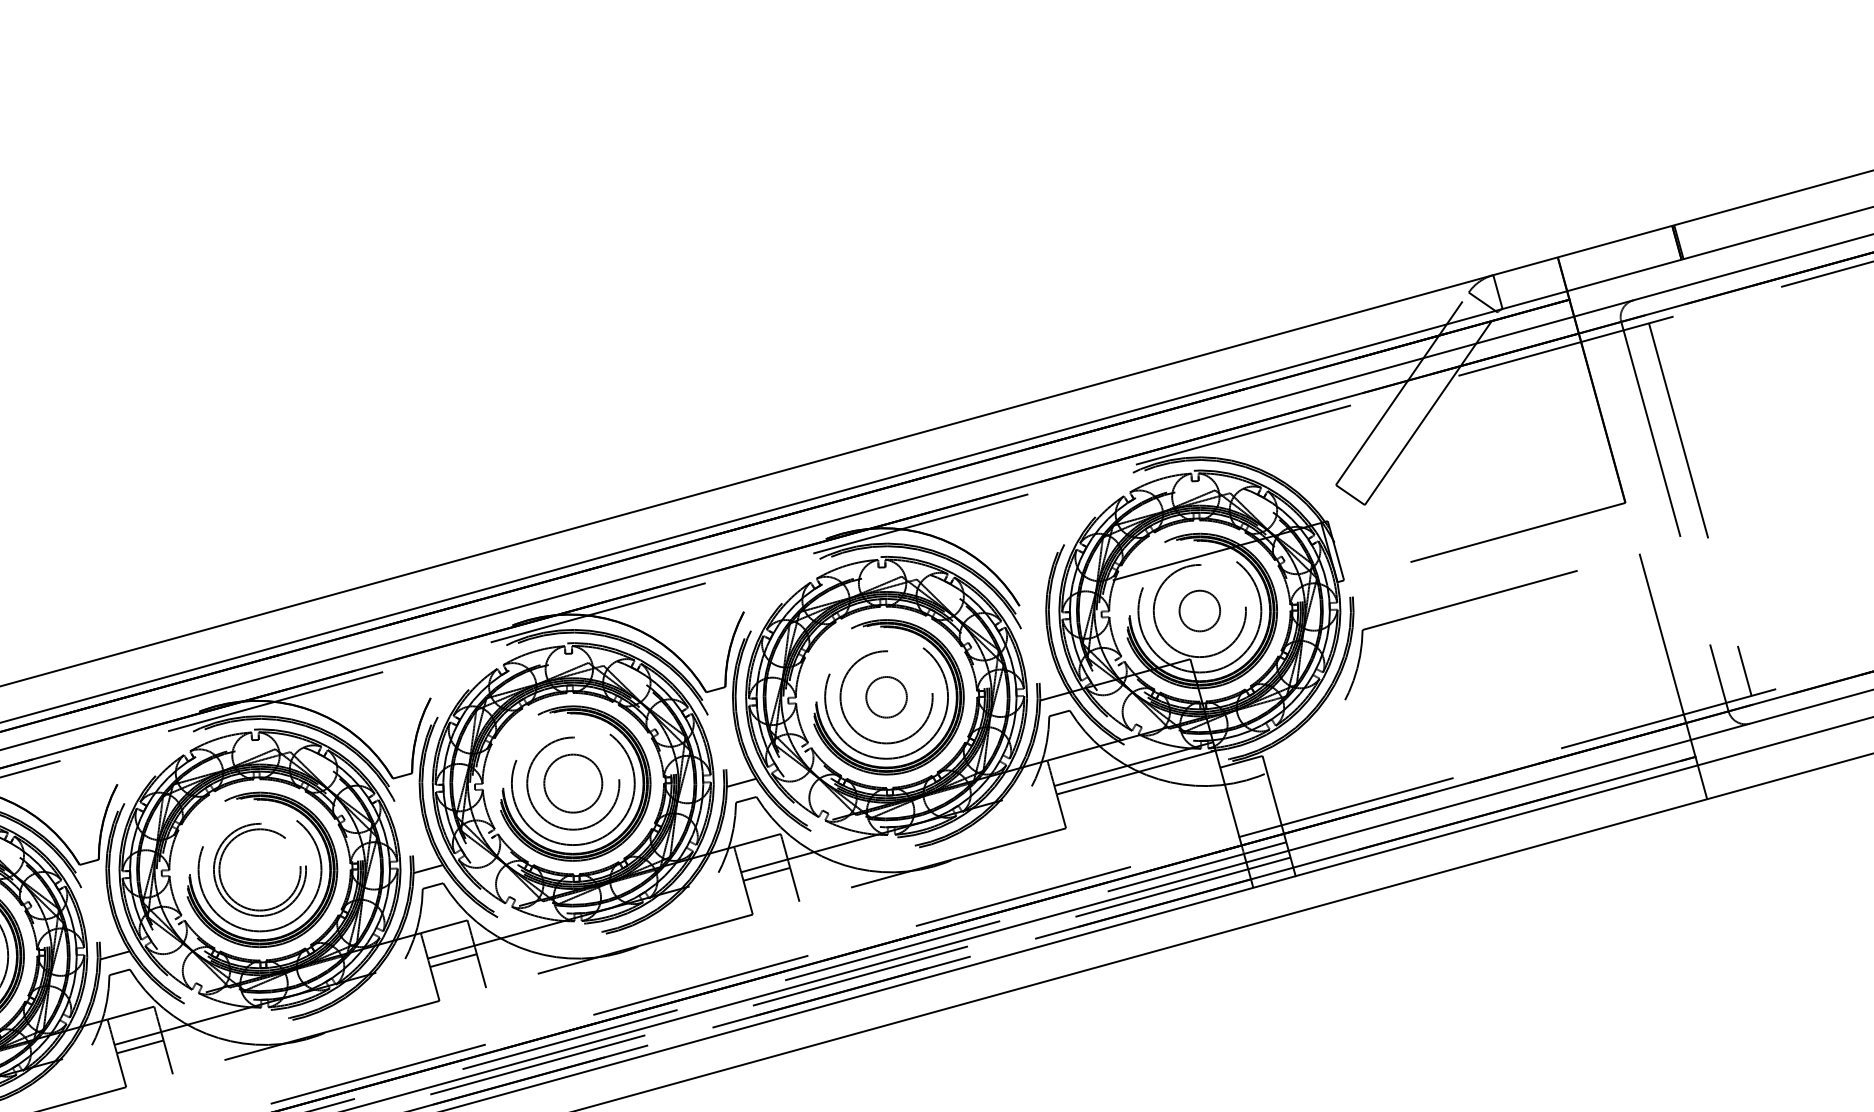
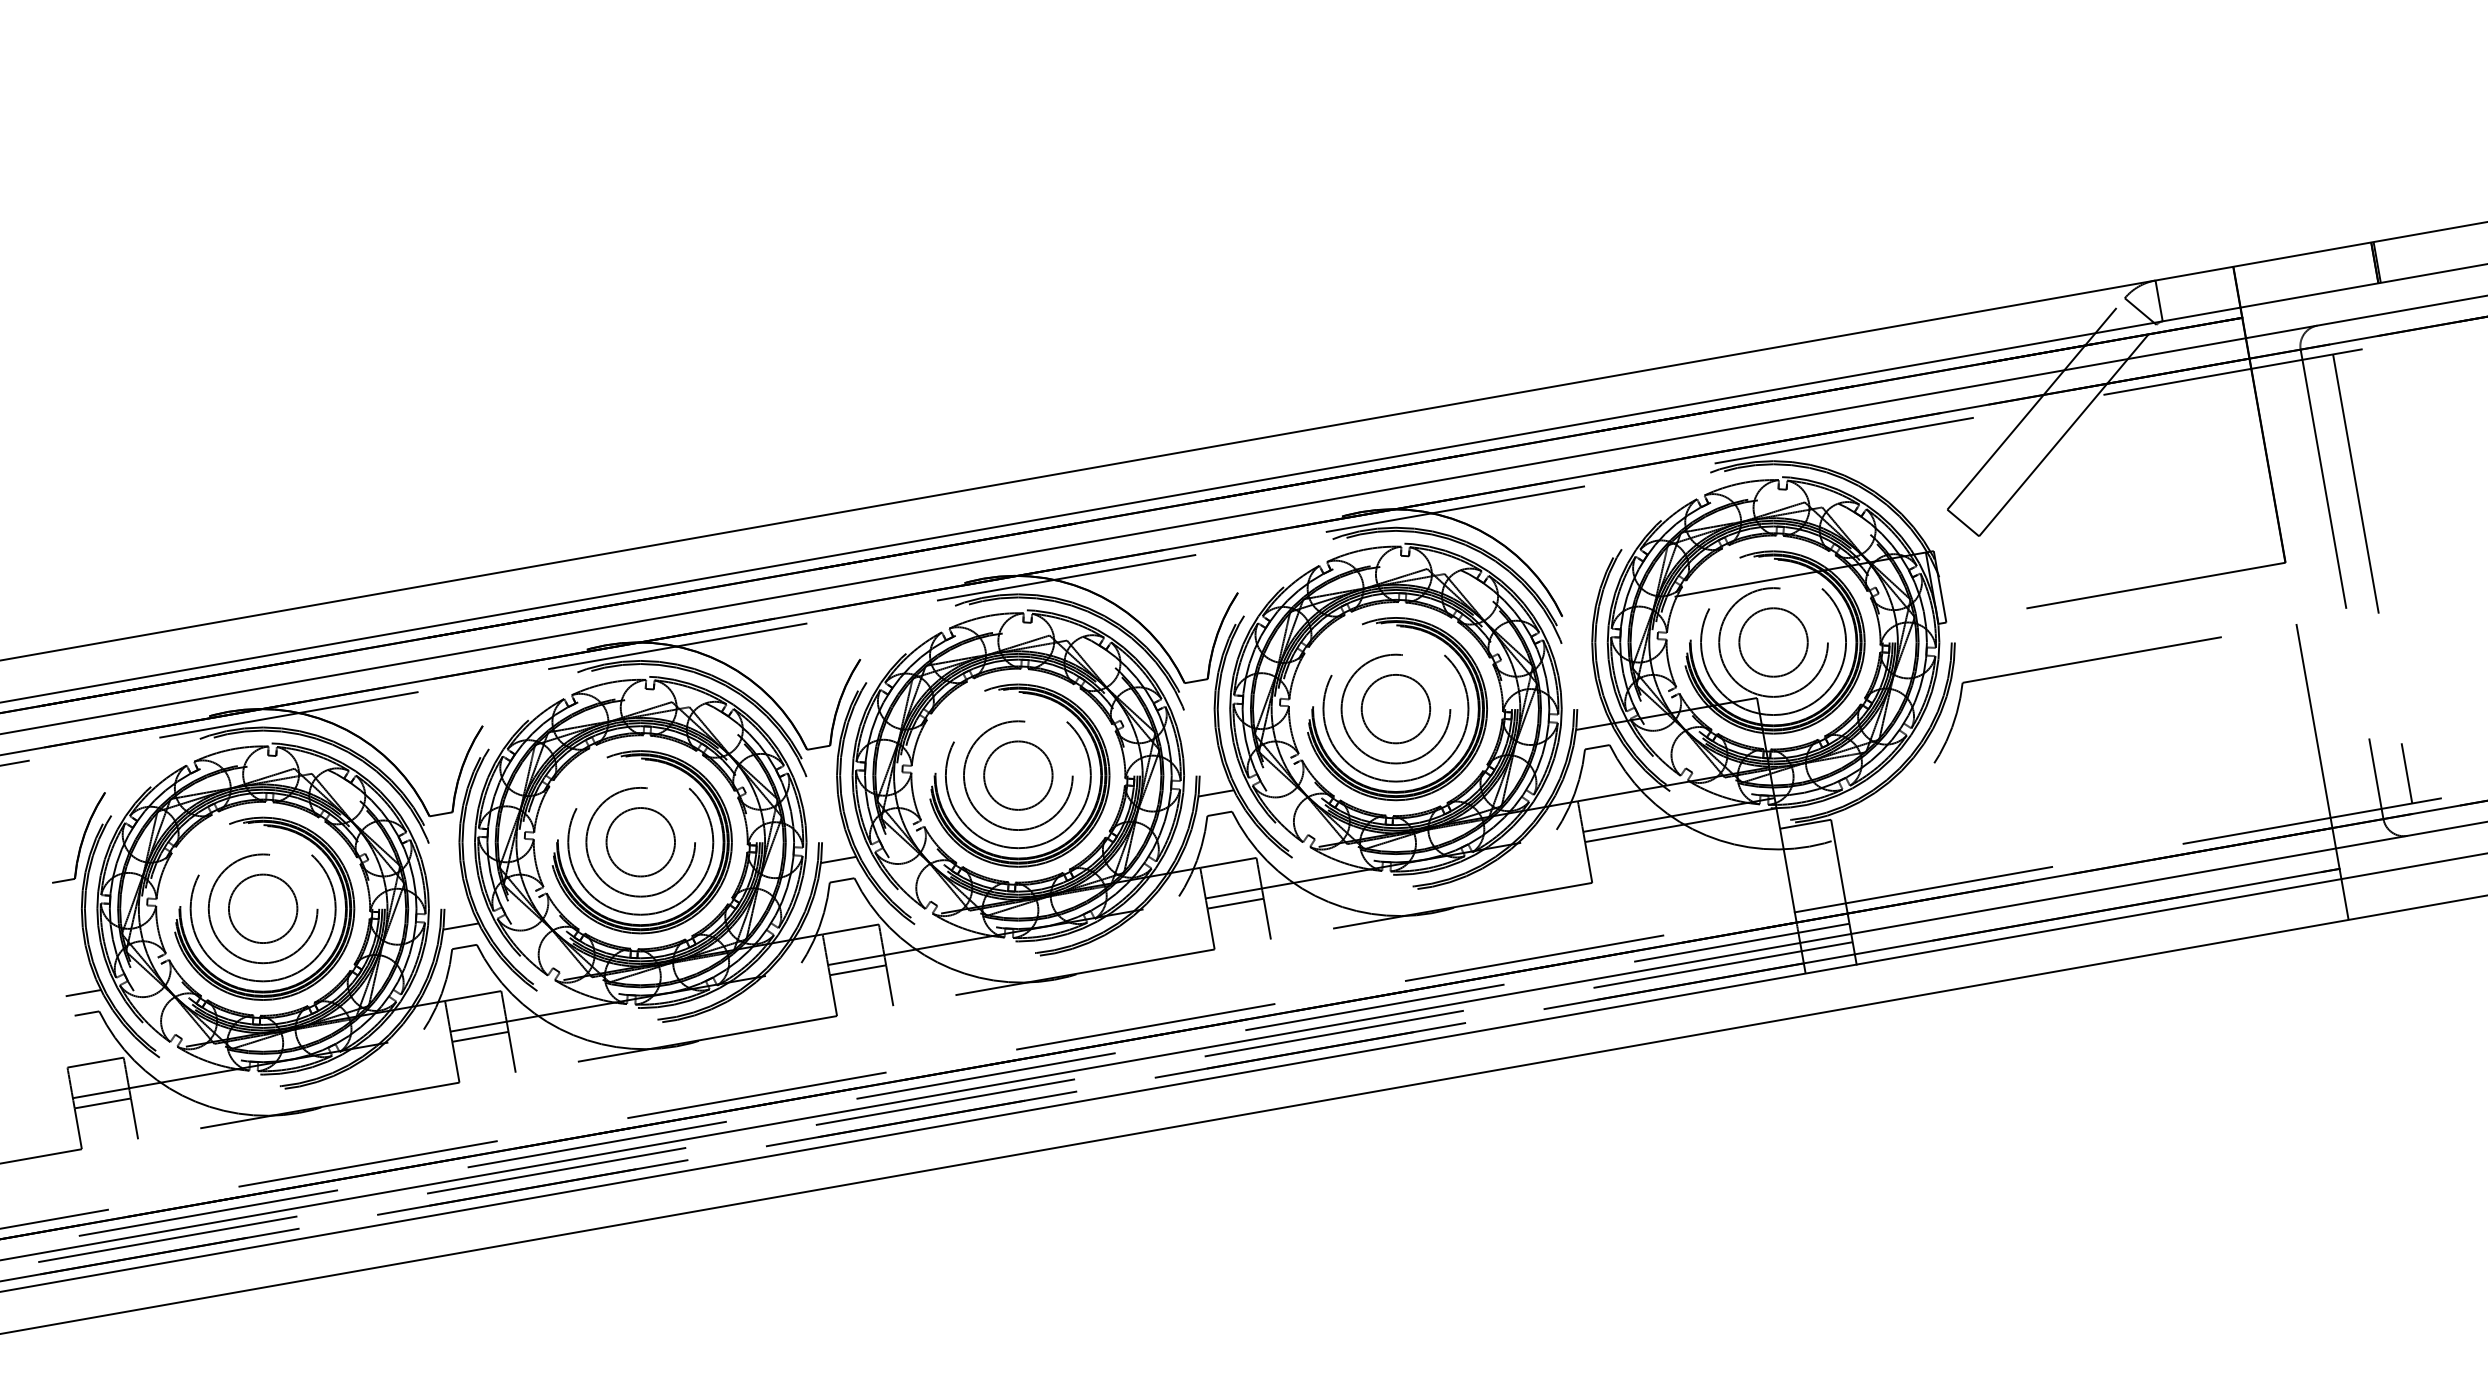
circle: (1199, 611) -> (1773, 642), size x1.43
circle: (886, 696) -> (1395, 708), size x1.43
circle: (259, 870) -> (640, 842), size x0.71

